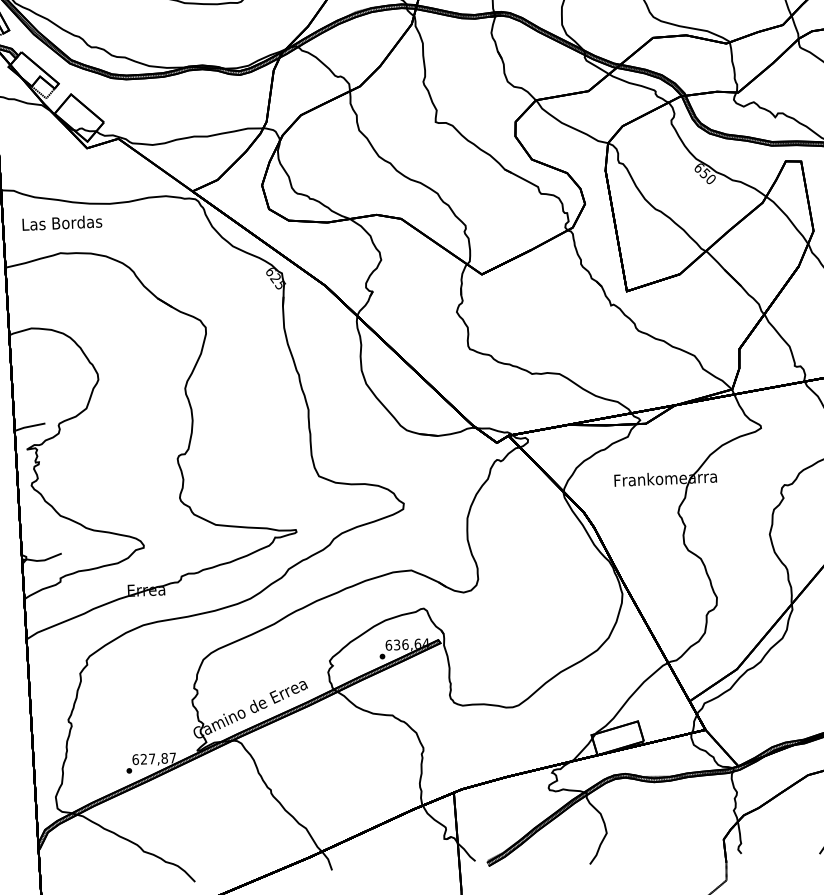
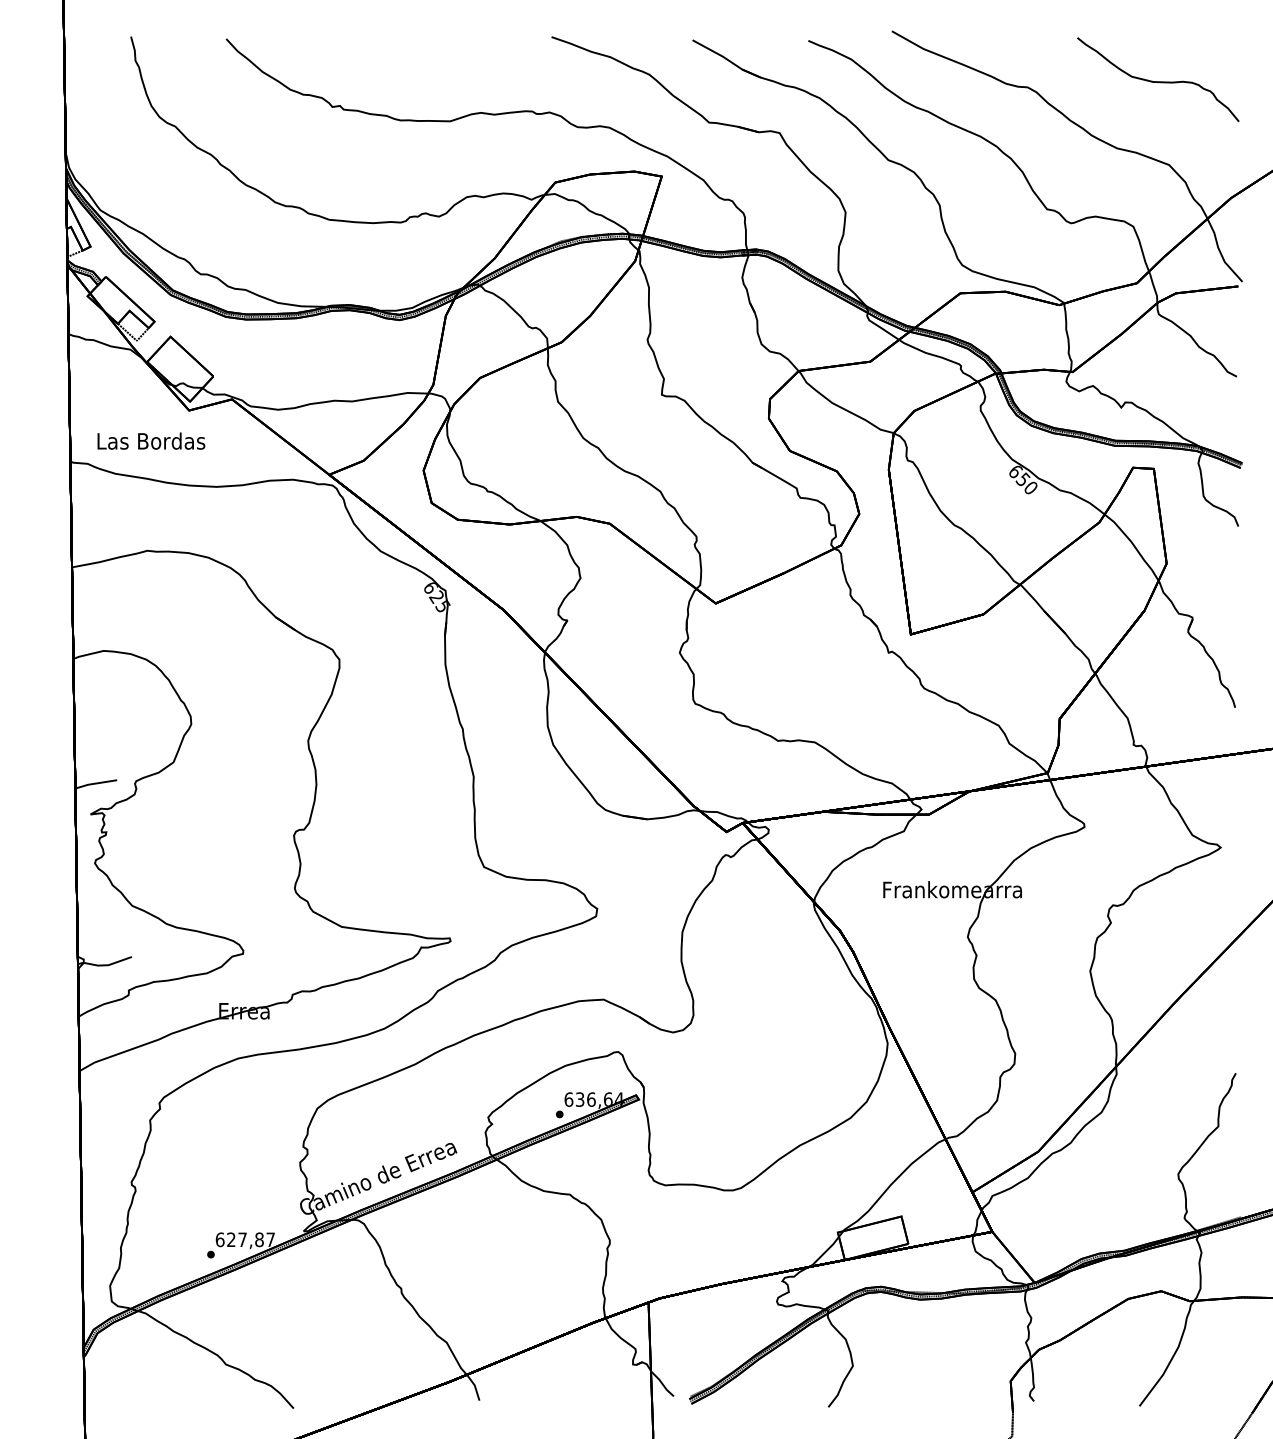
text: (62, 222) -> (151, 440), moved

